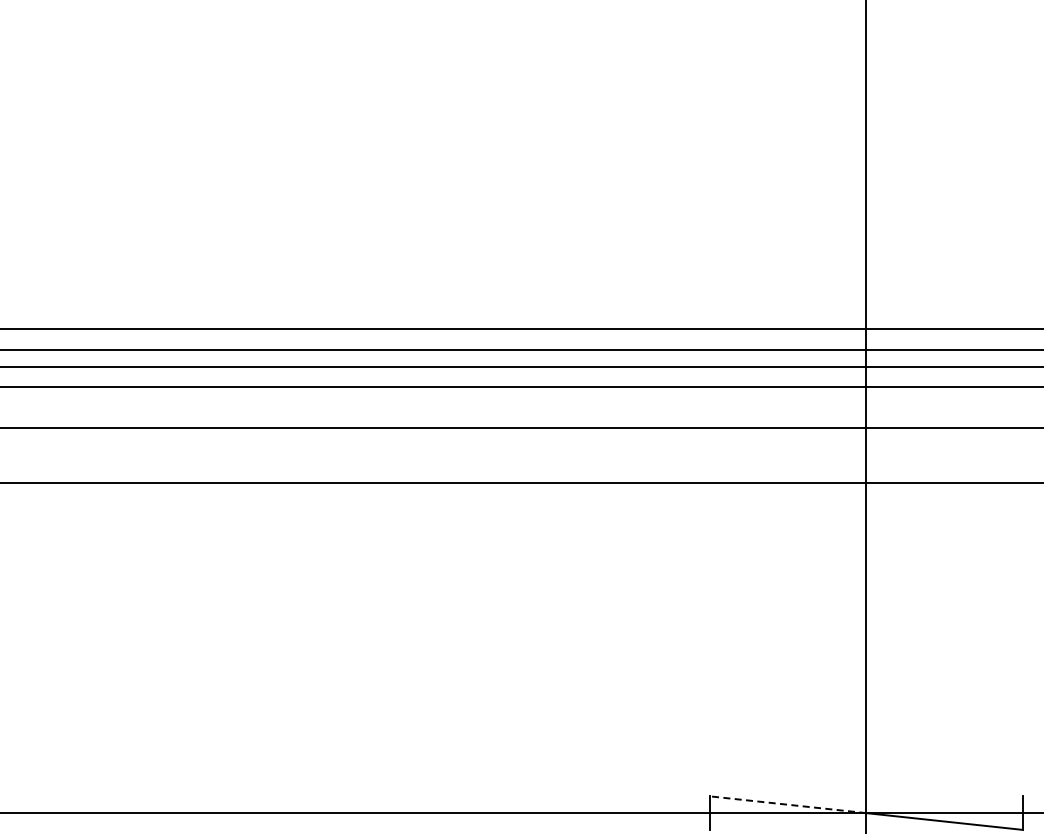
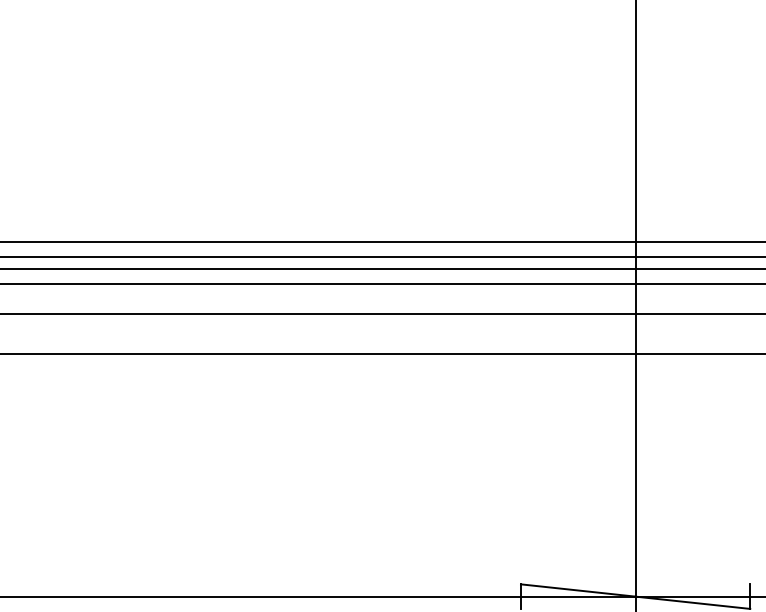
line: (788, 804) -> (578, 590), dashed -> solid

